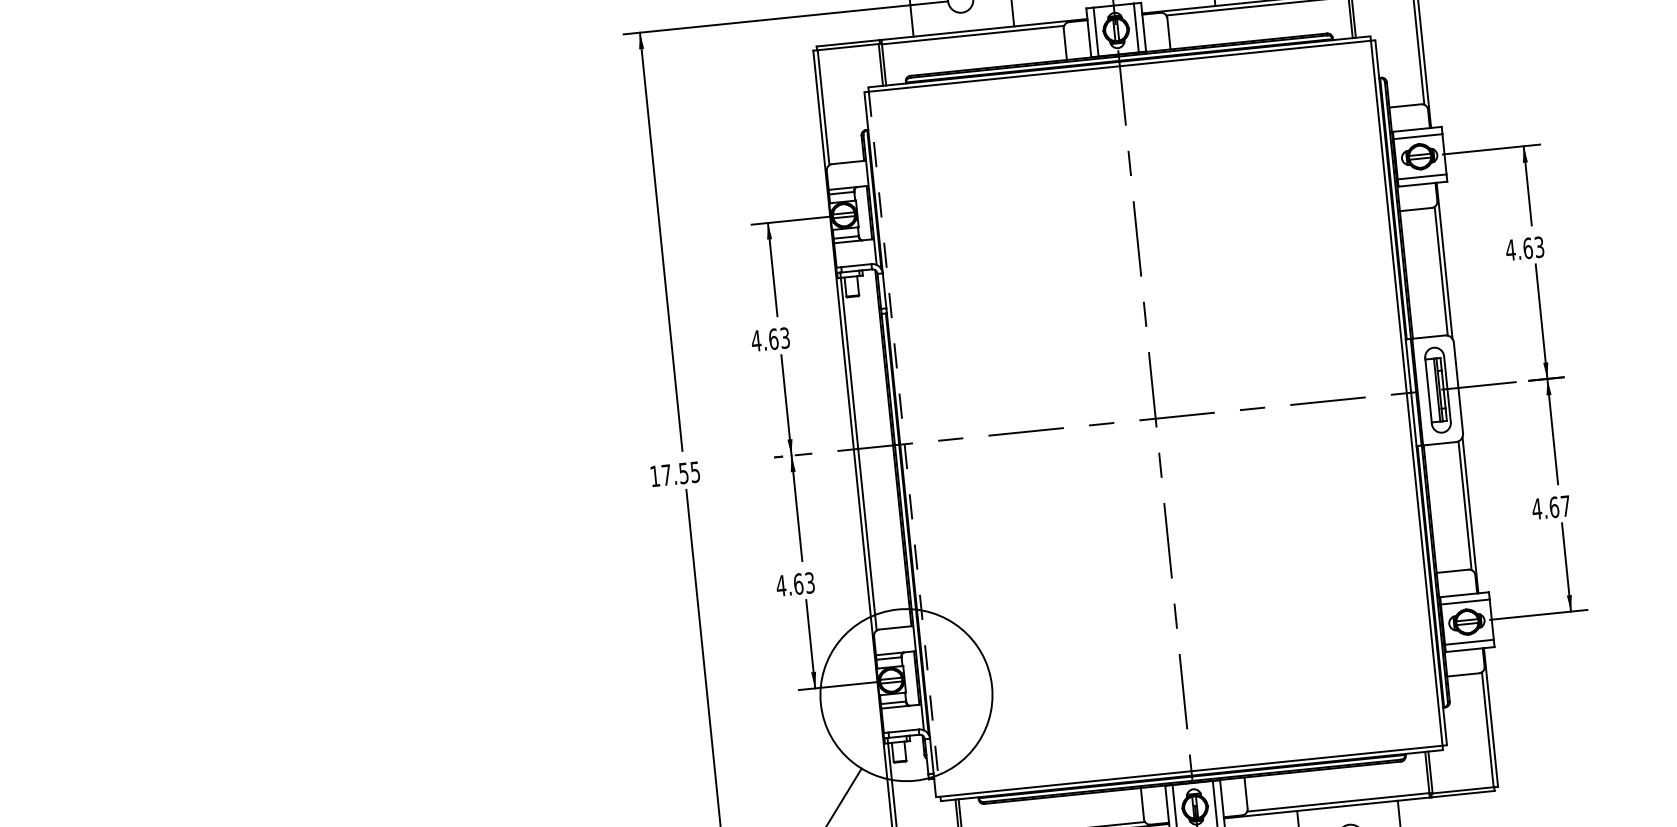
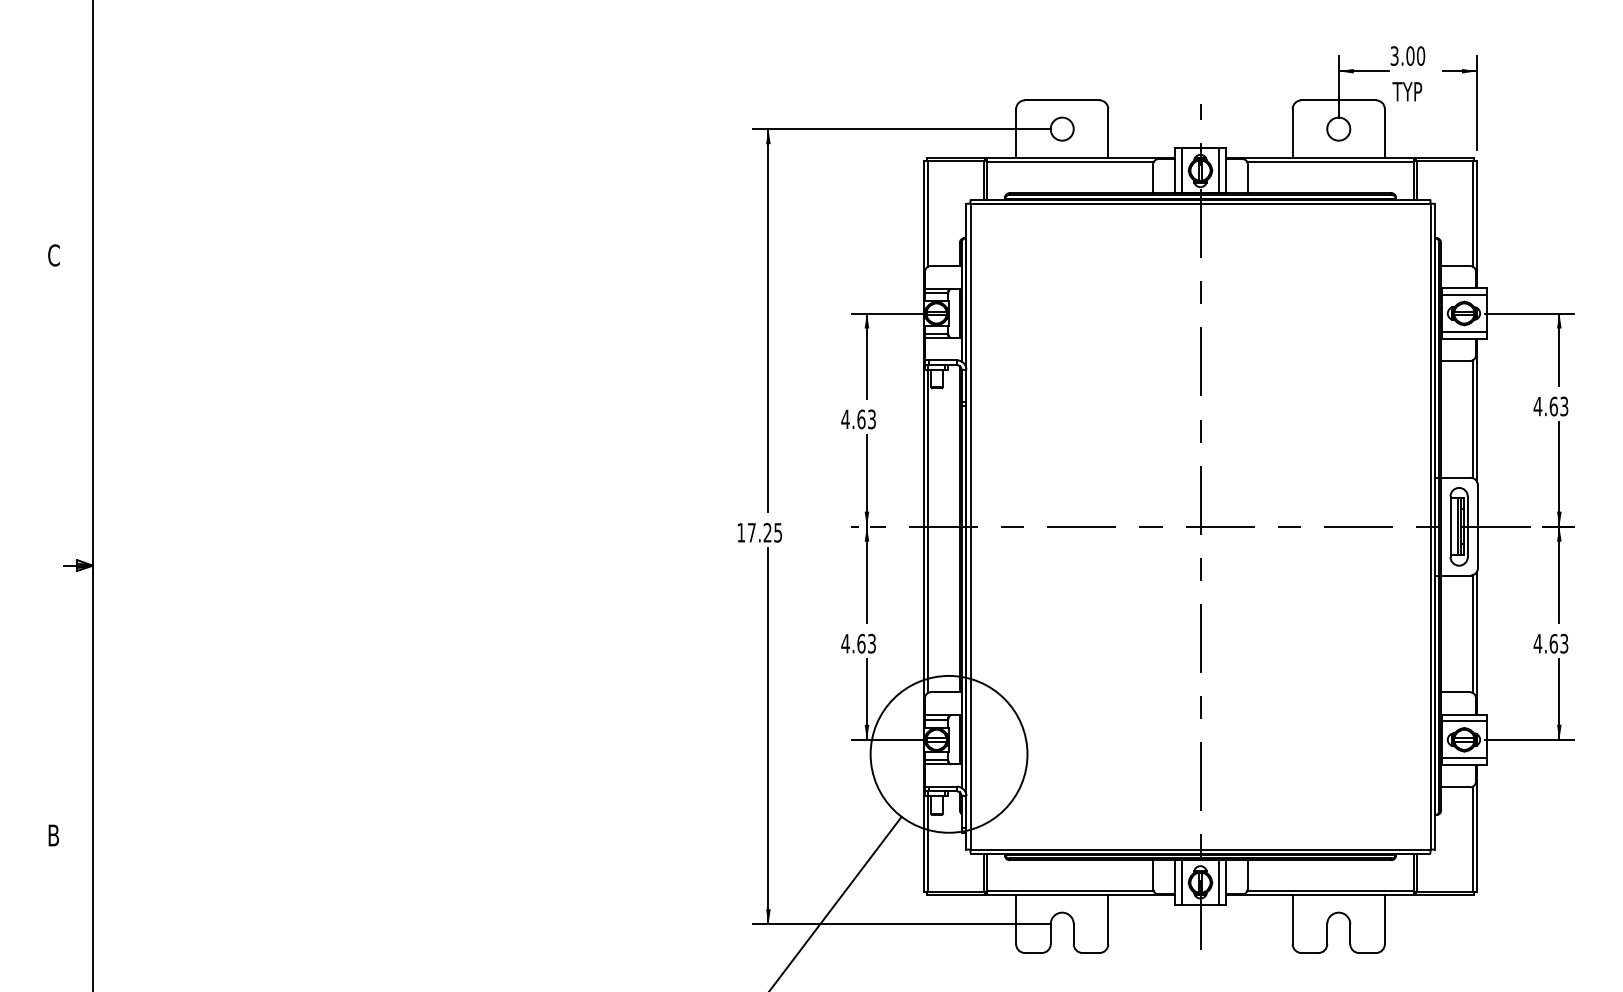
line: (904, 444) -> (970, 526), dashed -> solid
text: (683, 473) -> (767, 532), 17.55 -> 17.25
text: (1565, 505) -> (1564, 643), 4.67 -> 4.63

